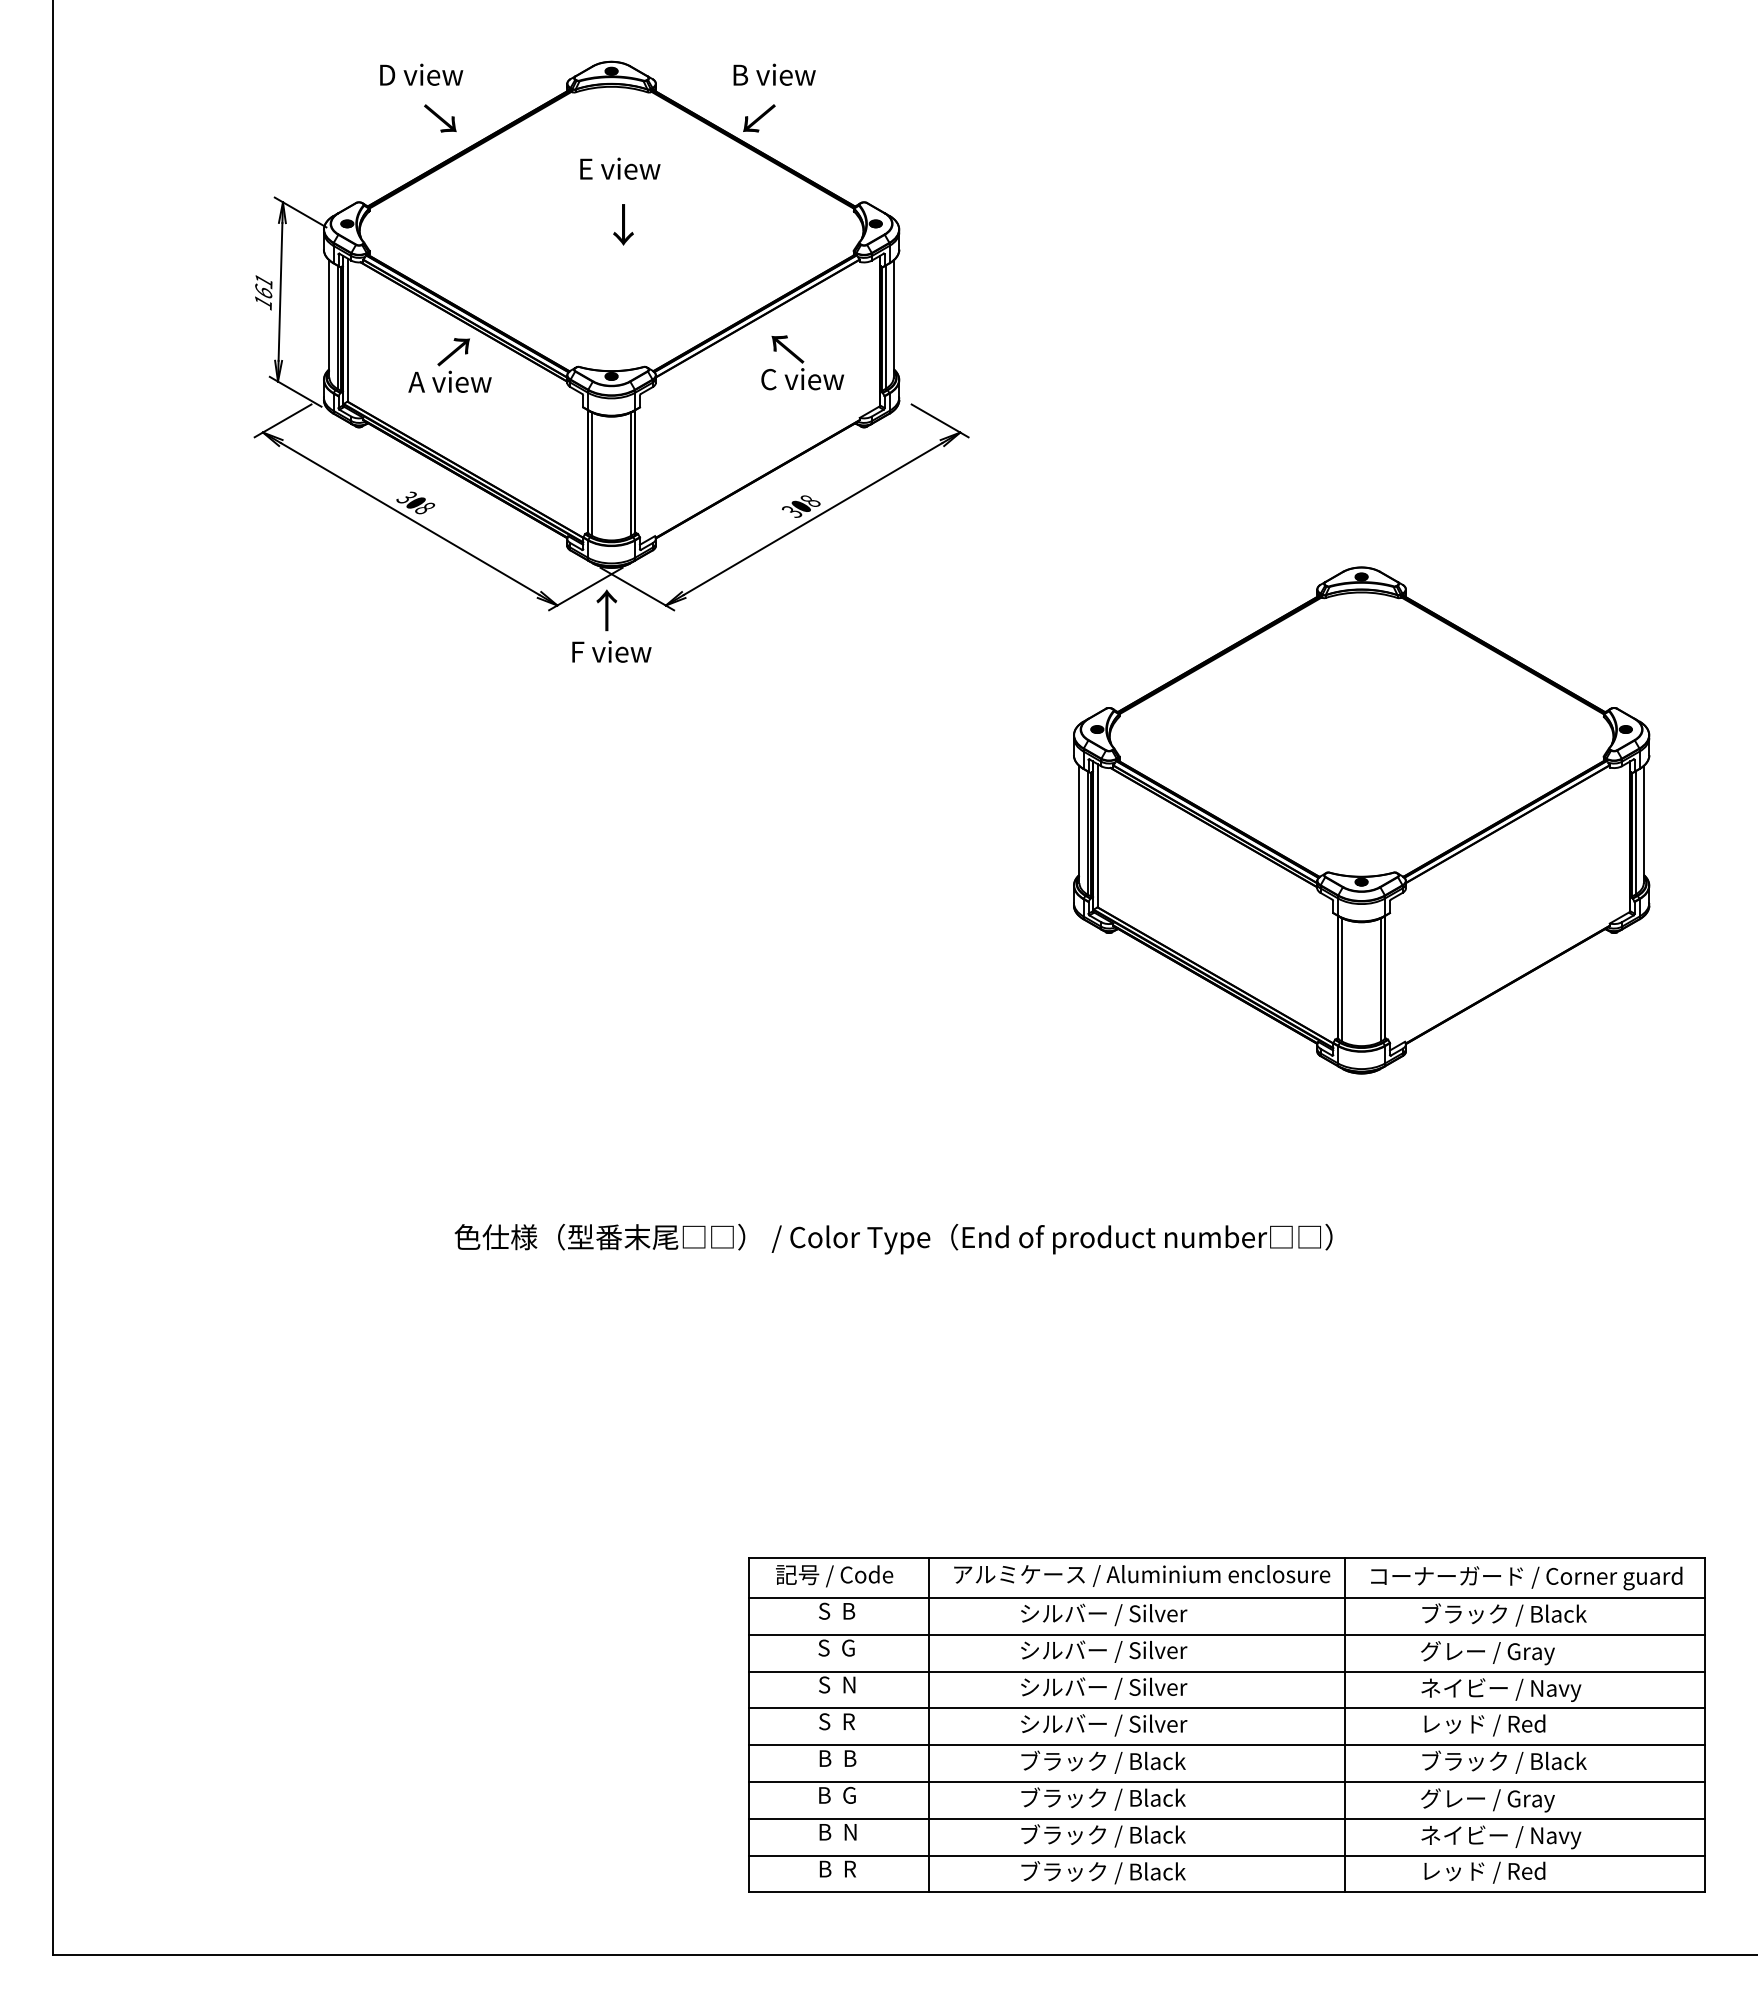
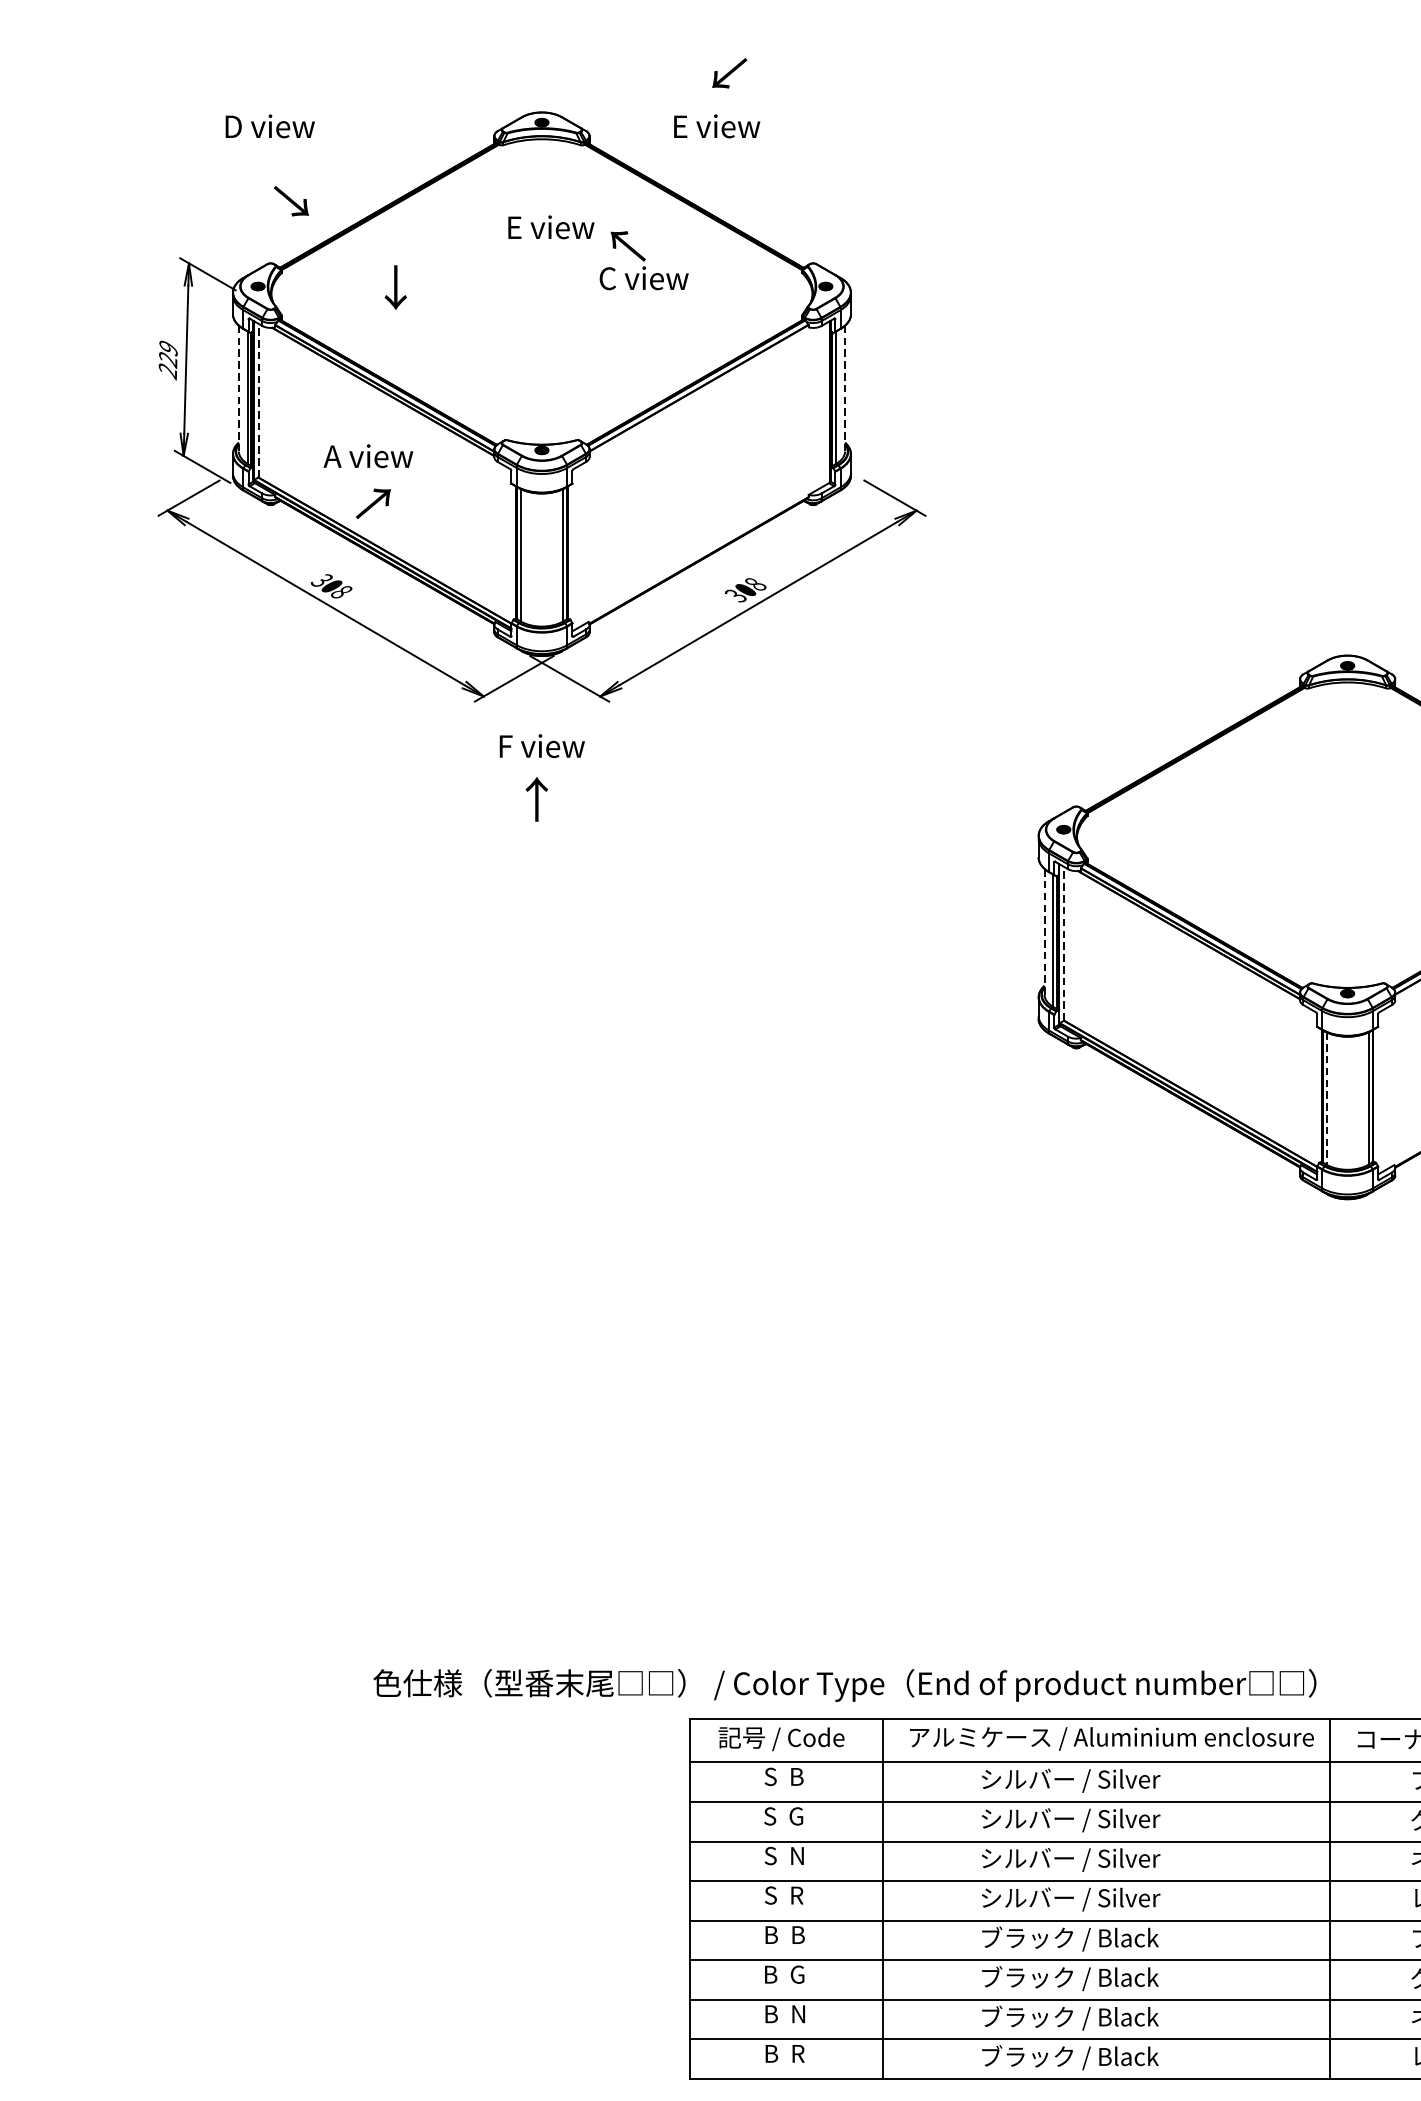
text: (421, 74) -> (270, 126), moved
text: (774, 74) -> (716, 126), B view -> E view
text: (440, 118) -> (291, 201), moved
text: (759, 118) -> (729, 73), moved
text: (623, 224) -> (395, 287), moved
text: (263, 292) -> (168, 360), 161 -> 229
line: (329, 318) -> (238, 388), solid -> dashed
line: (893, 318) -> (844, 388), solid -> dashed
line: (347, 330) -> (258, 401), solid -> dashed
text: (453, 352) -> (373, 504), moved
text: (802, 362) -> (643, 260), moved
text: (606, 610) -> (536, 799), moved
line: (1079, 824) -> (1044, 931), solid -> dashed
line: (1097, 835) -> (1063, 943), solid -> dashed
line: (1342, 979) -> (1327, 1098), solid -> dashed
text: (893, 1238) -> (844, 1684), moved

